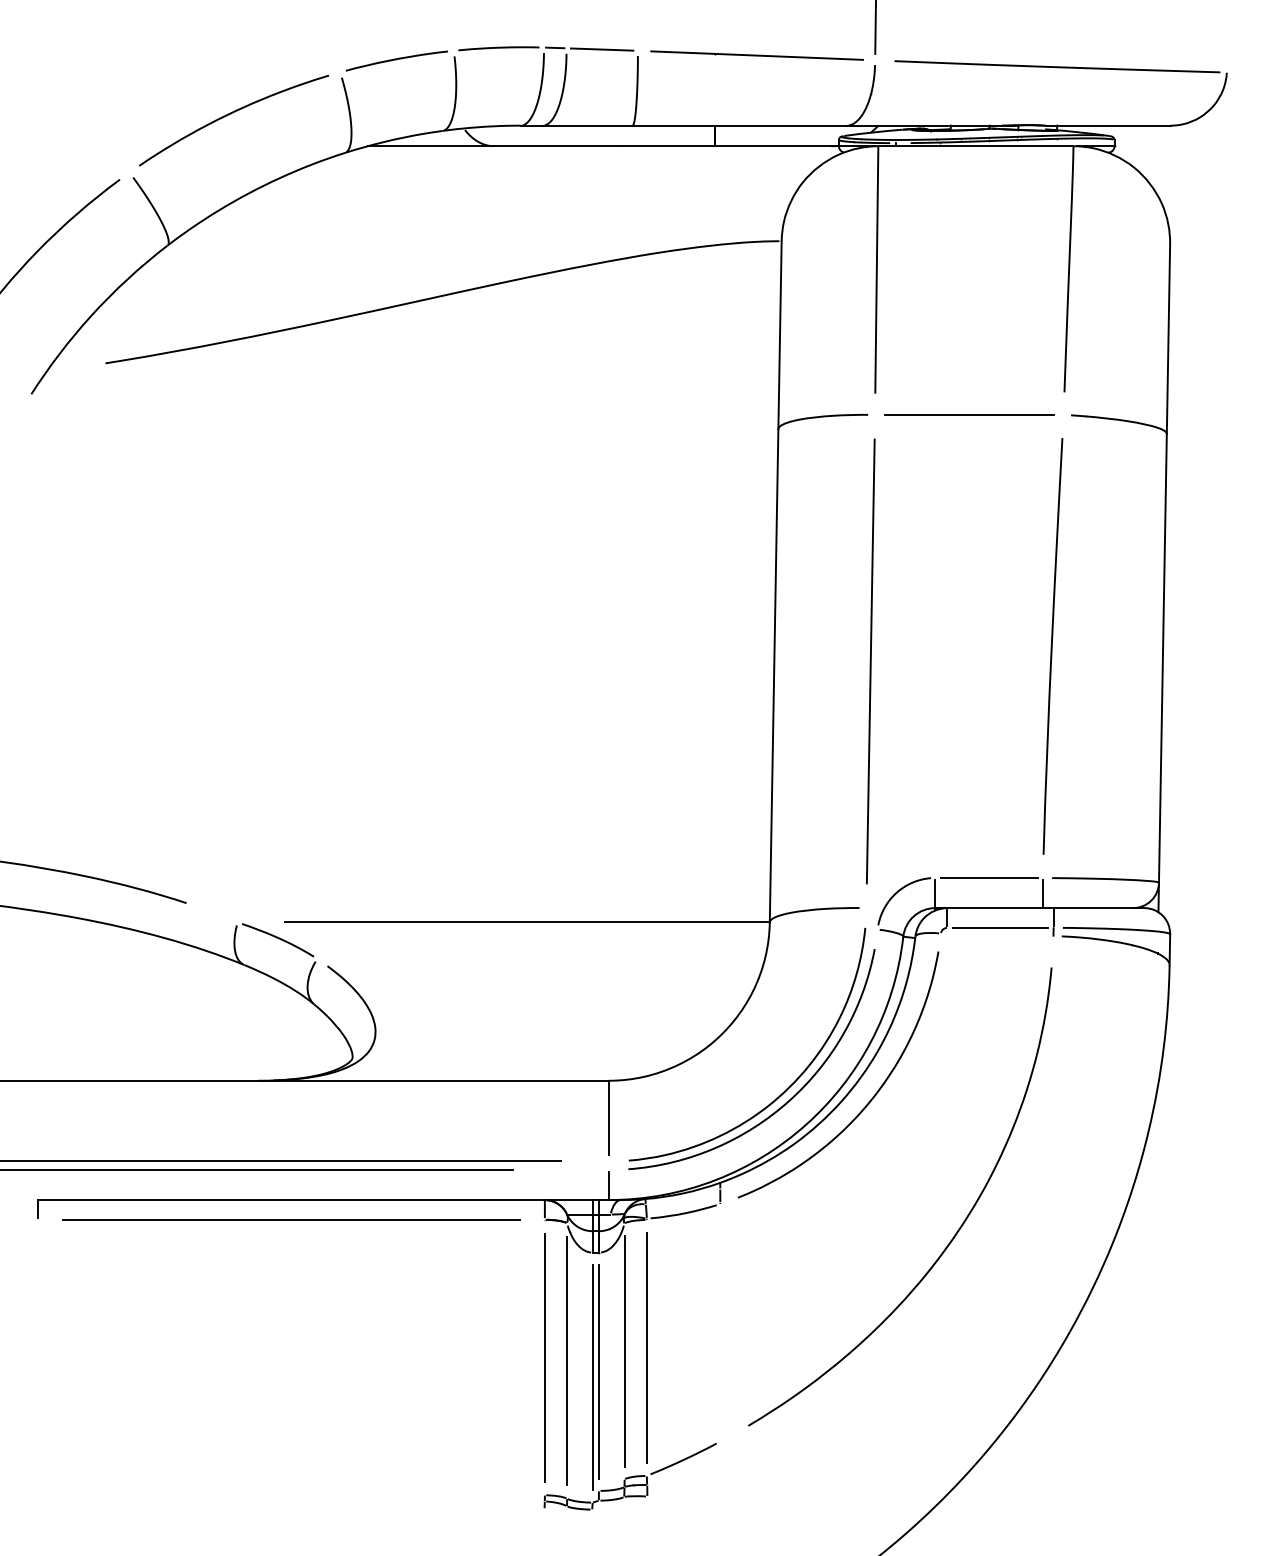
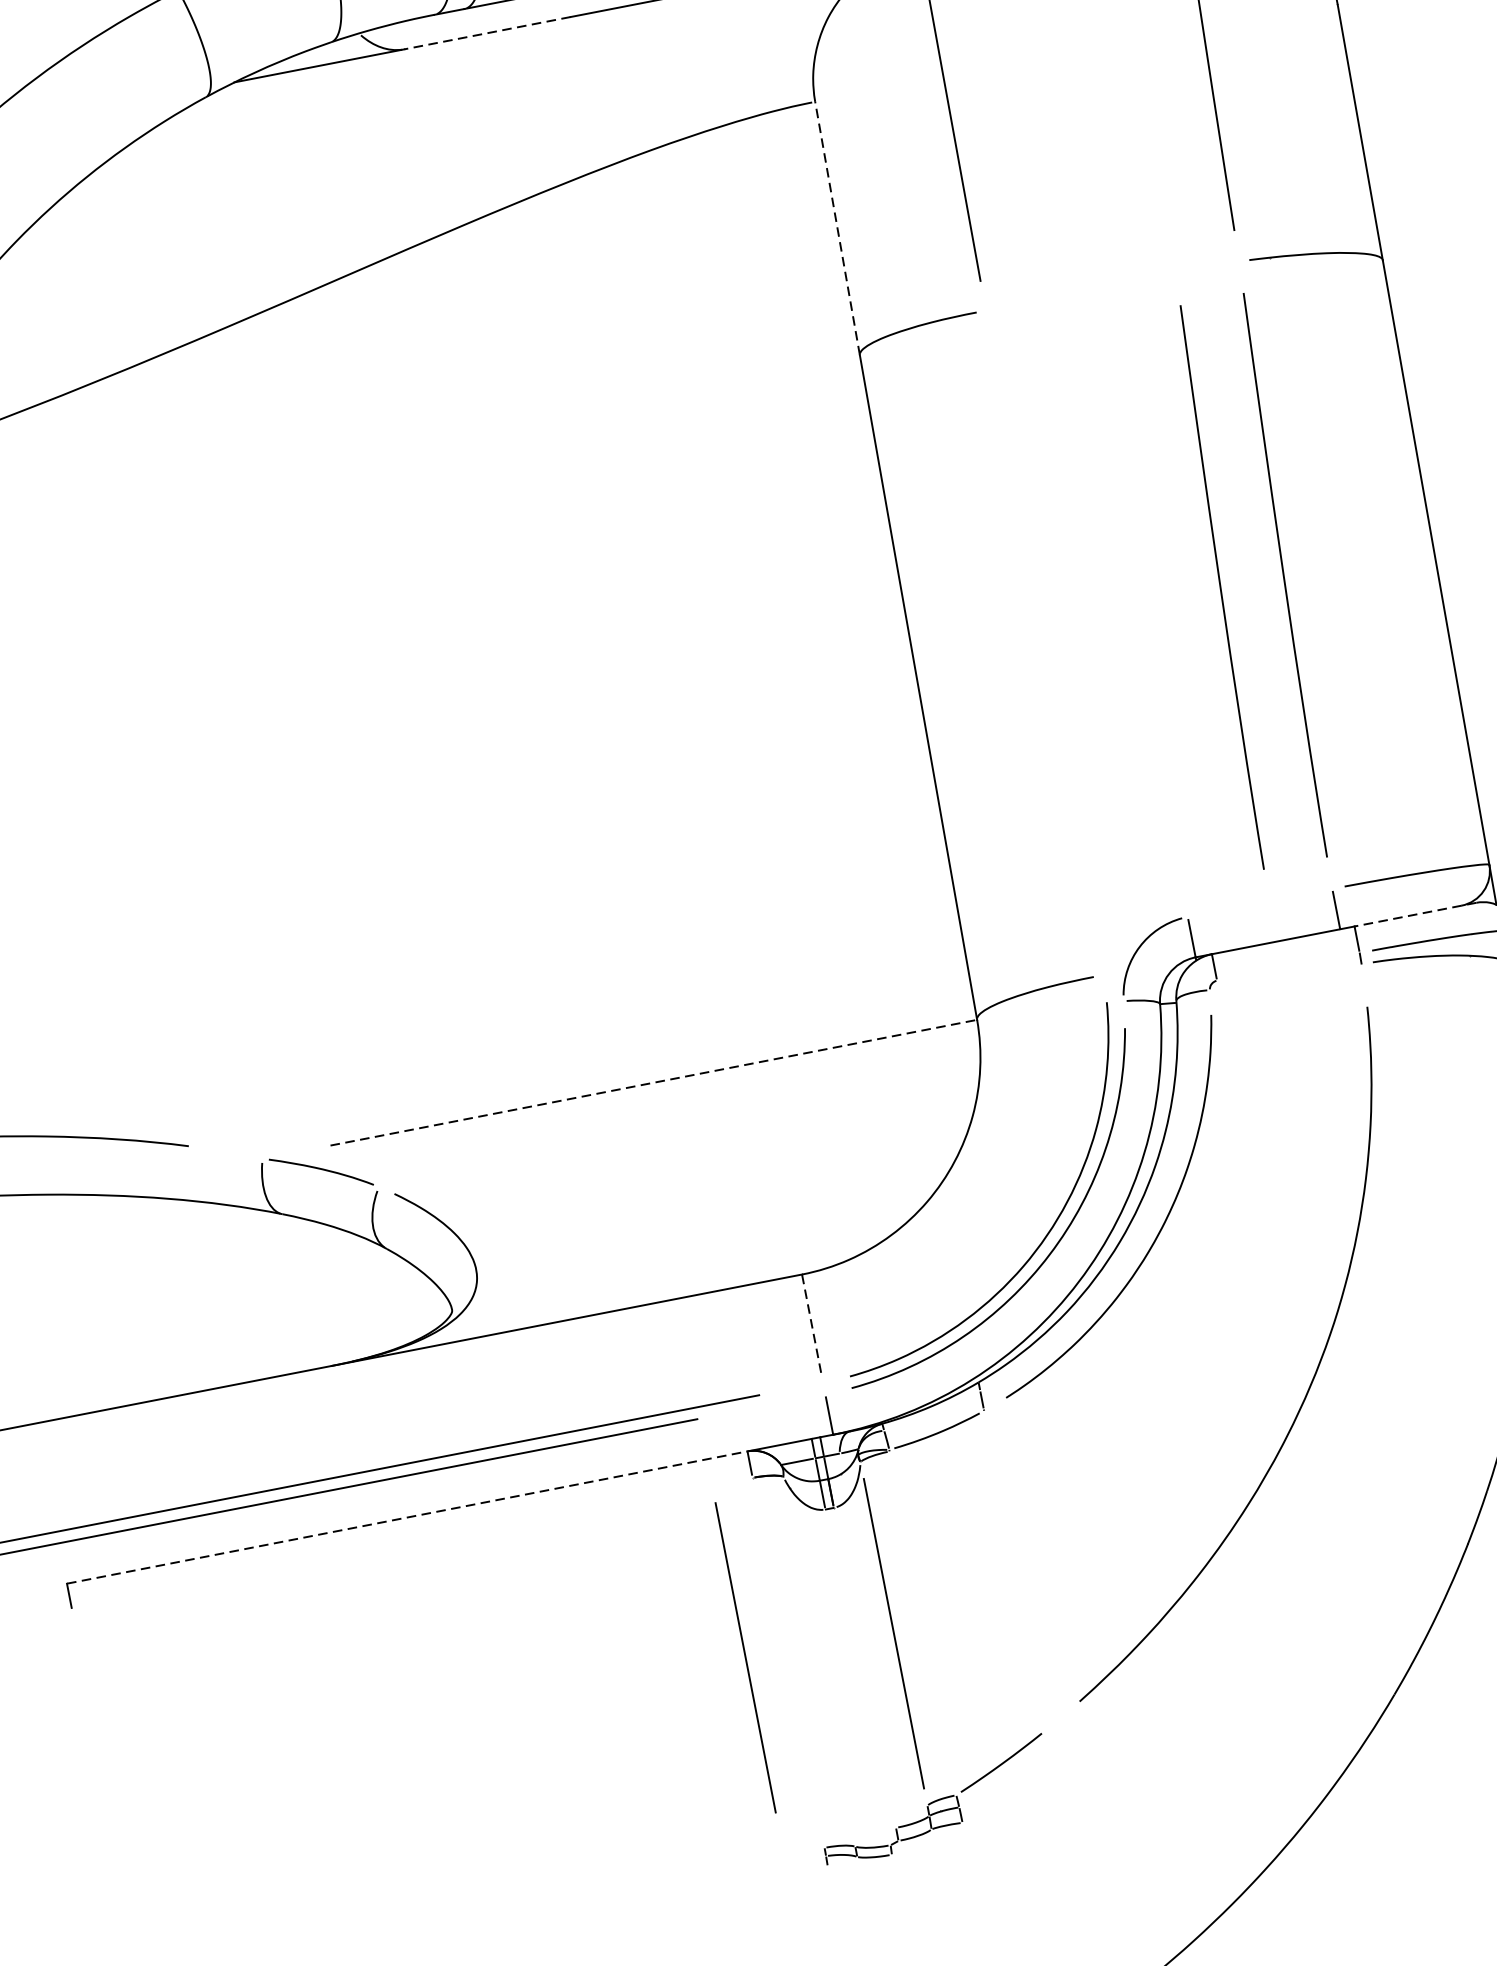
line: (556, 146) -> (488, 33), solid -> dashed
line: (780, 334) -> (837, 227), solid -> dashed
line: (969, 414) -> (1112, 285), removed
curve: (1005, 646) -> (1221, 587), added
line: (870, 661) -> (1044, 643), removed
line: (988, 878) -> (1259, 903), removed
line: (1098, 908) -> (1414, 915), solid -> dashed
line: (526, 922) -> (650, 1083), solid -> dashed
line: (1000, 927) -> (1288, 966), removed
line: (608, 1118) -> (811, 1325), solid -> dashed
line: (292, 1200) -> (408, 1517), solid -> dashed
line: (291, 1219) -> (412, 1543), removed
line: (646, 1347) -> (745, 1657), moved
line: (544, 1357) -> (788, 1662), removed
line: (567, 1360) -> (819, 1660), removed
line: (598, 1371) -> (864, 1667), removed
line: (592, 1377) -> (857, 1677), removed

